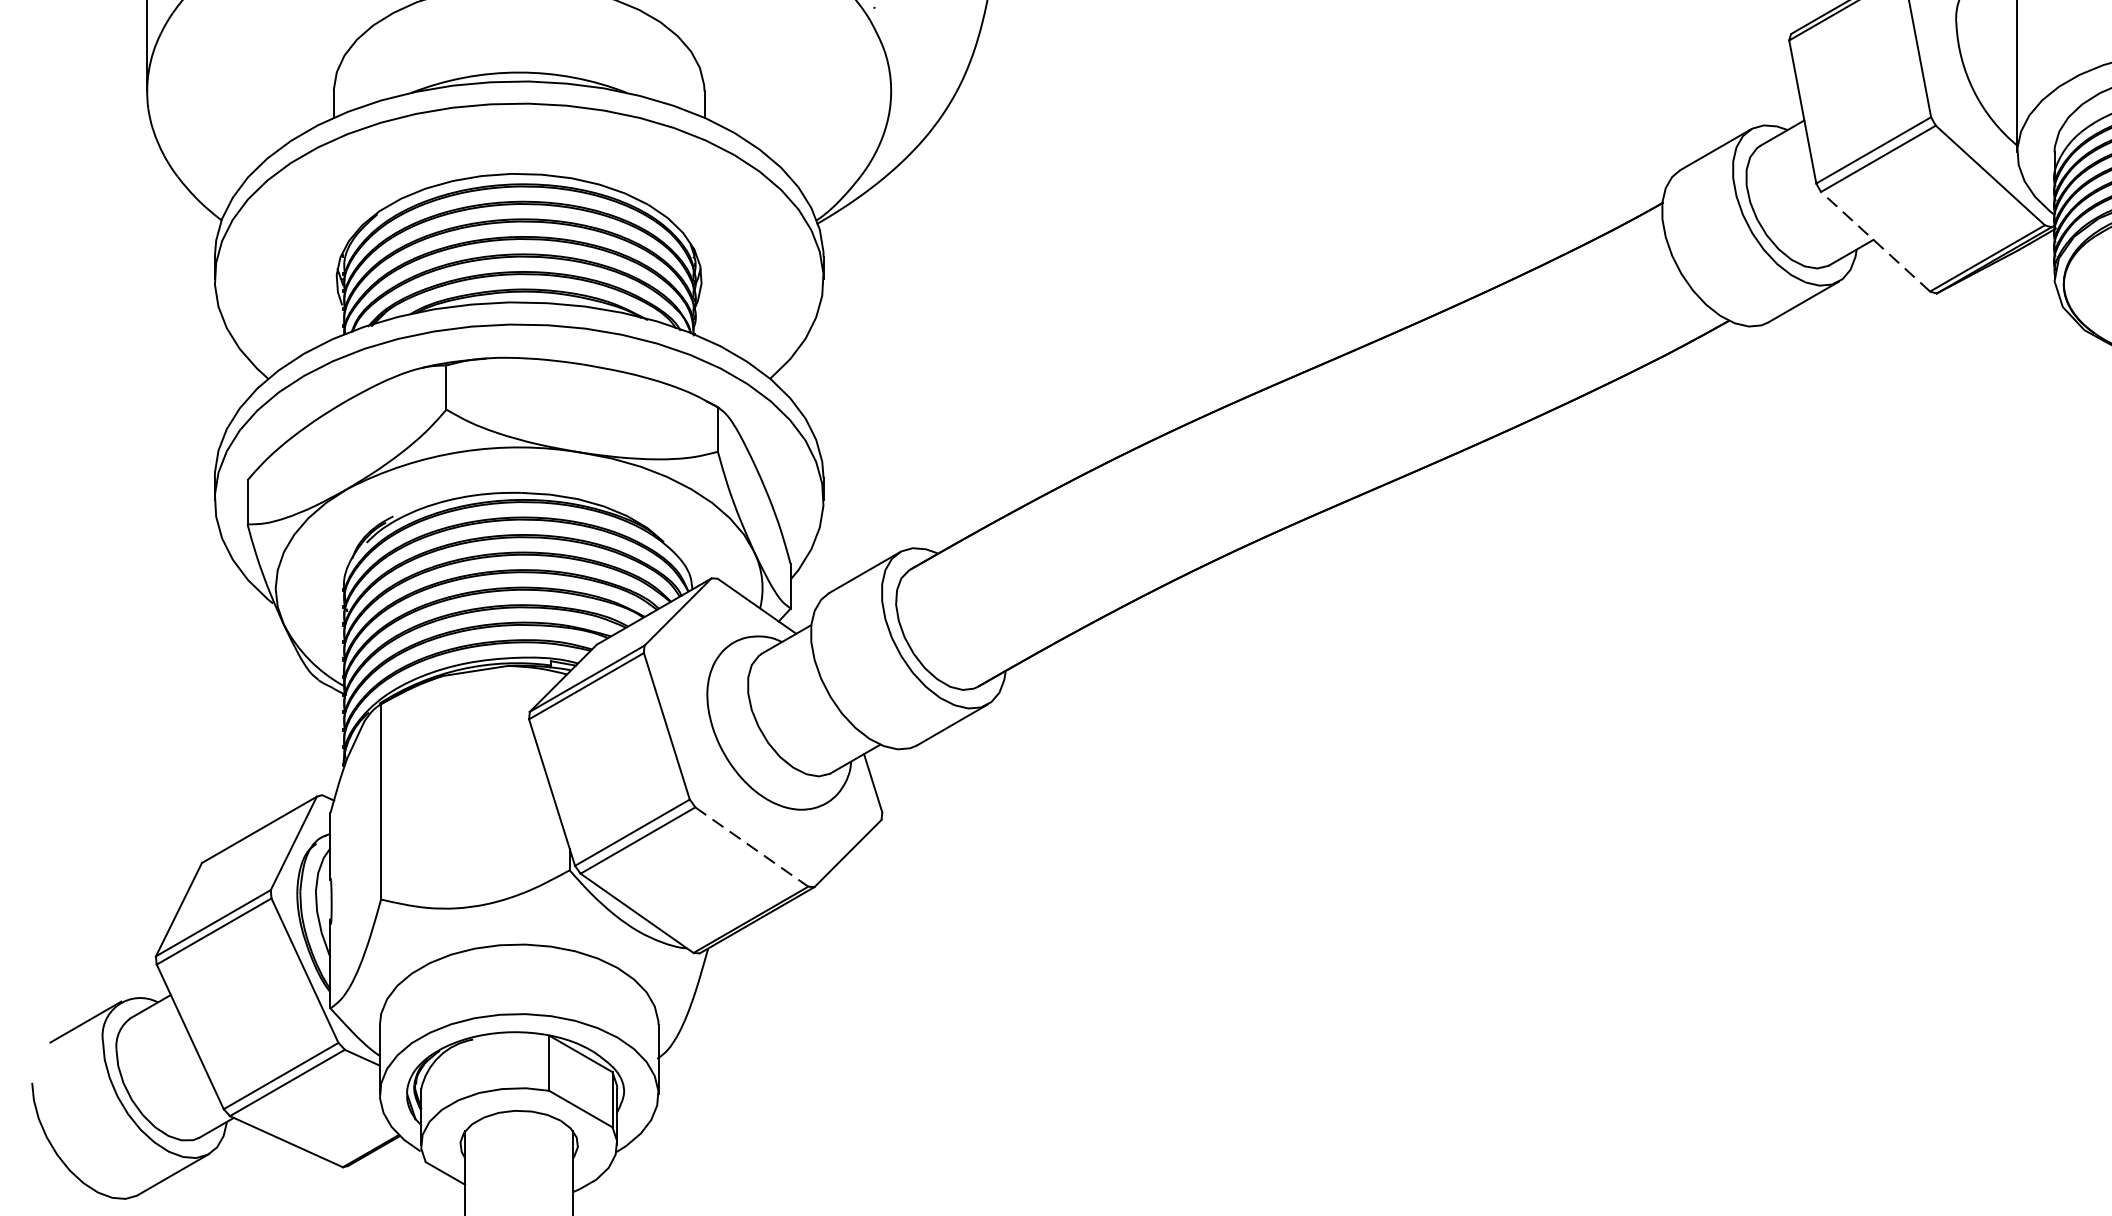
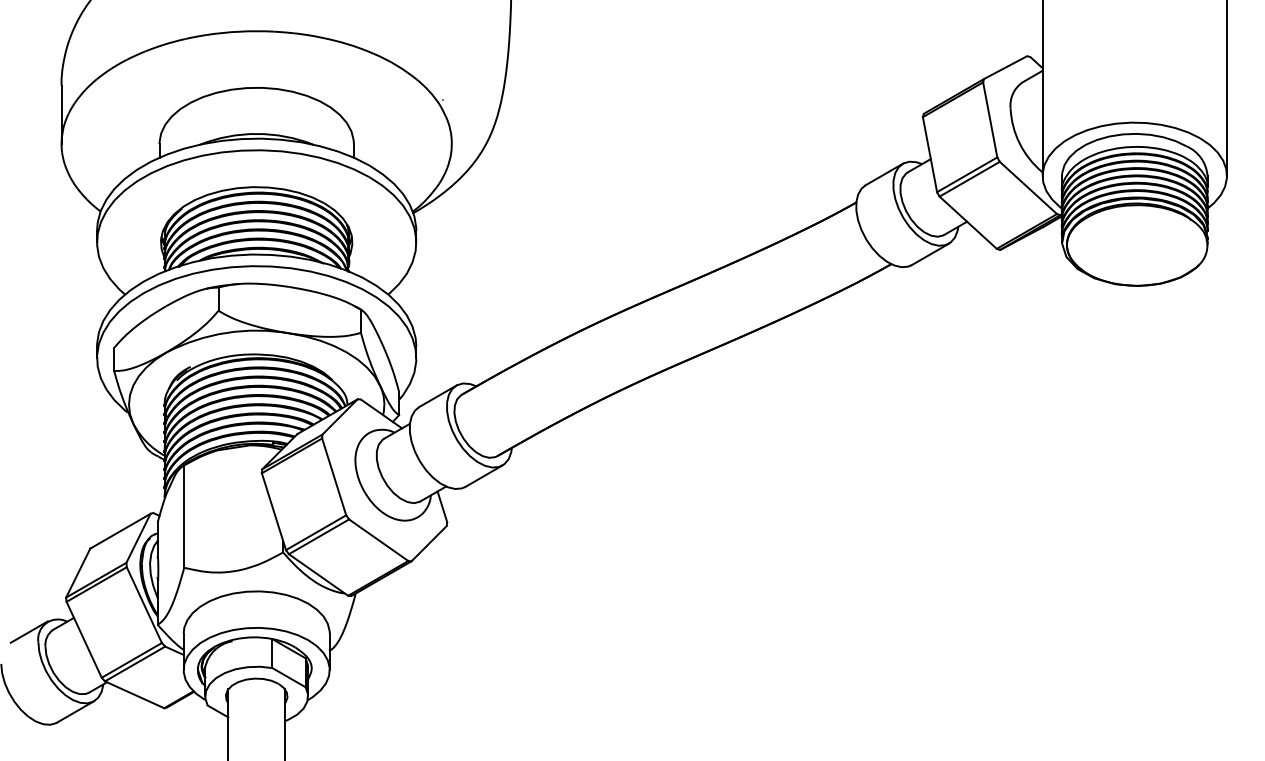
line: (1876, 241) -> (968, 222), dashed -> solid
line: (753, 847) -> (379, 540), dashed -> solid

